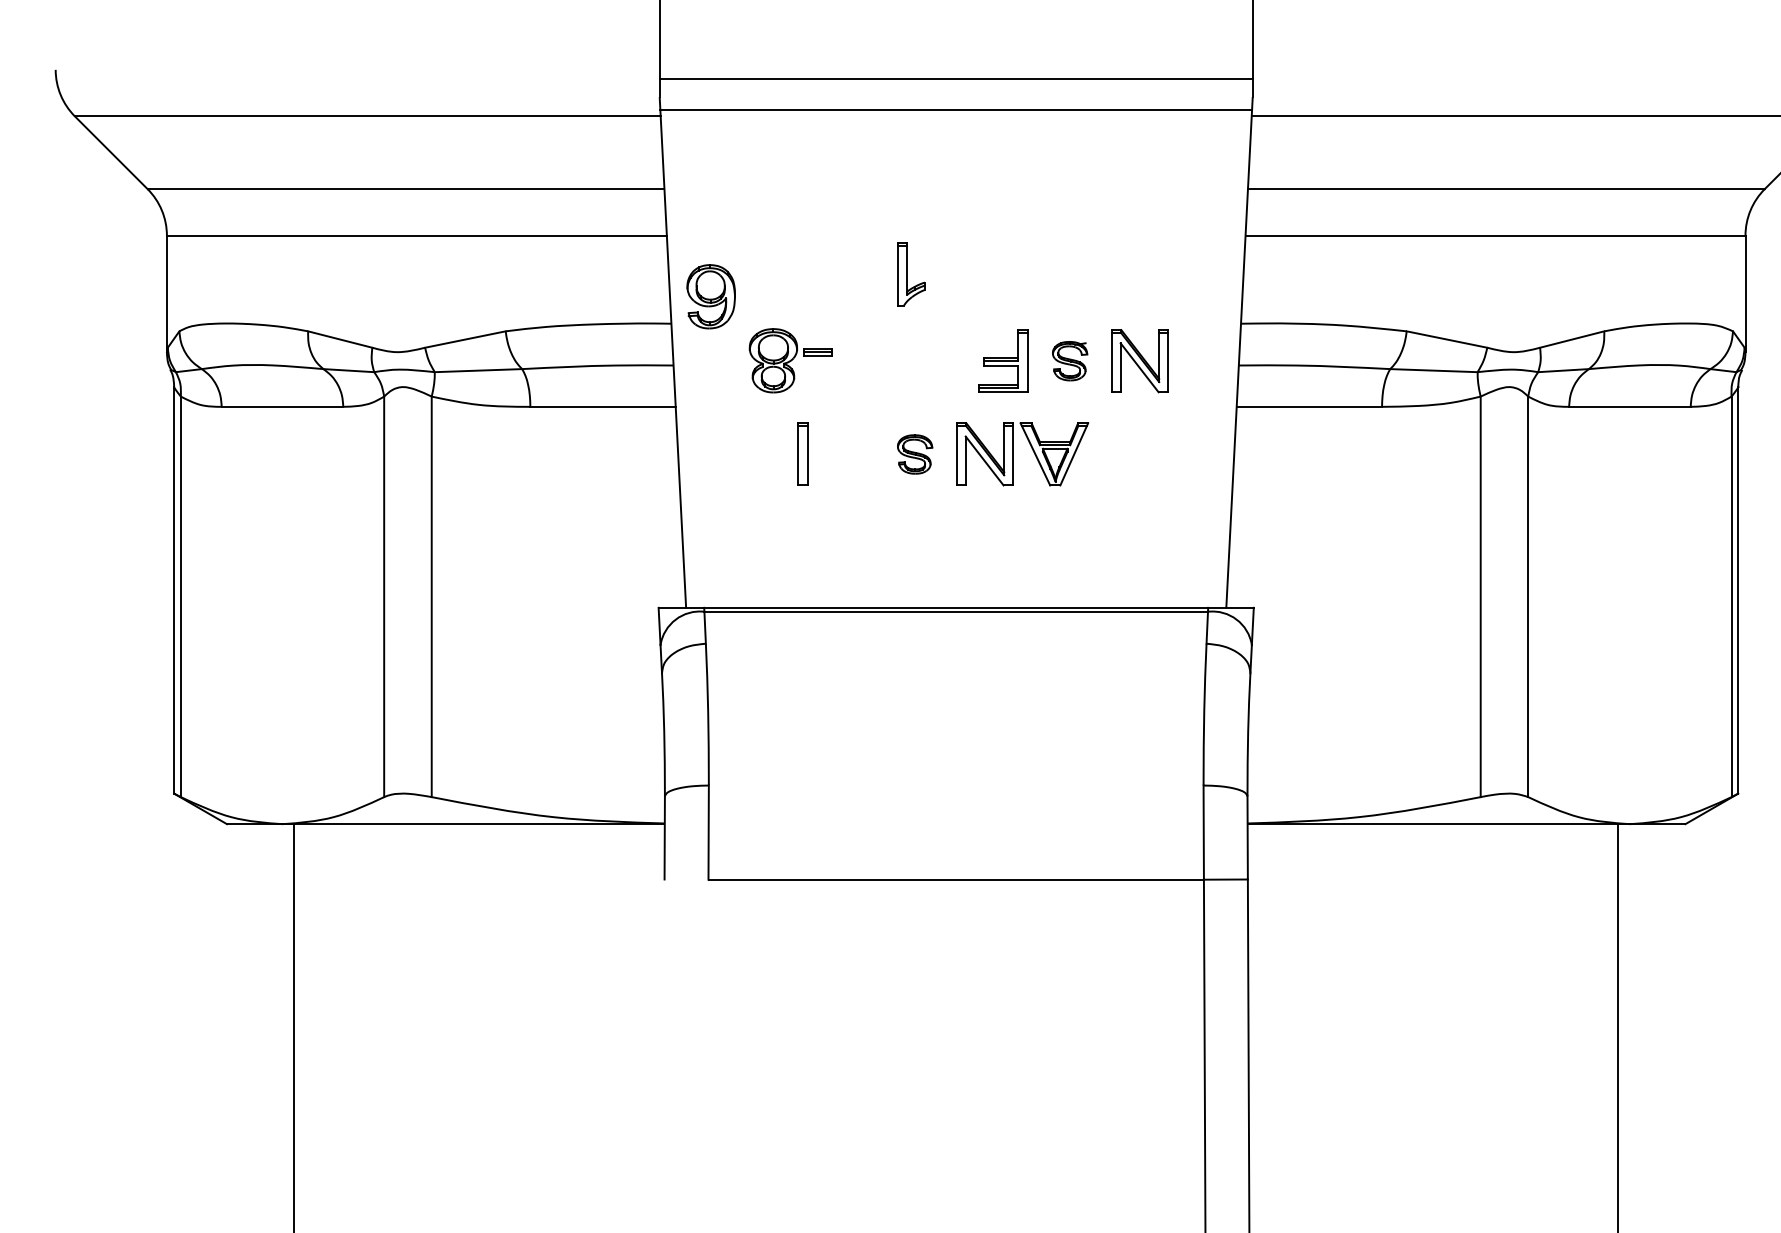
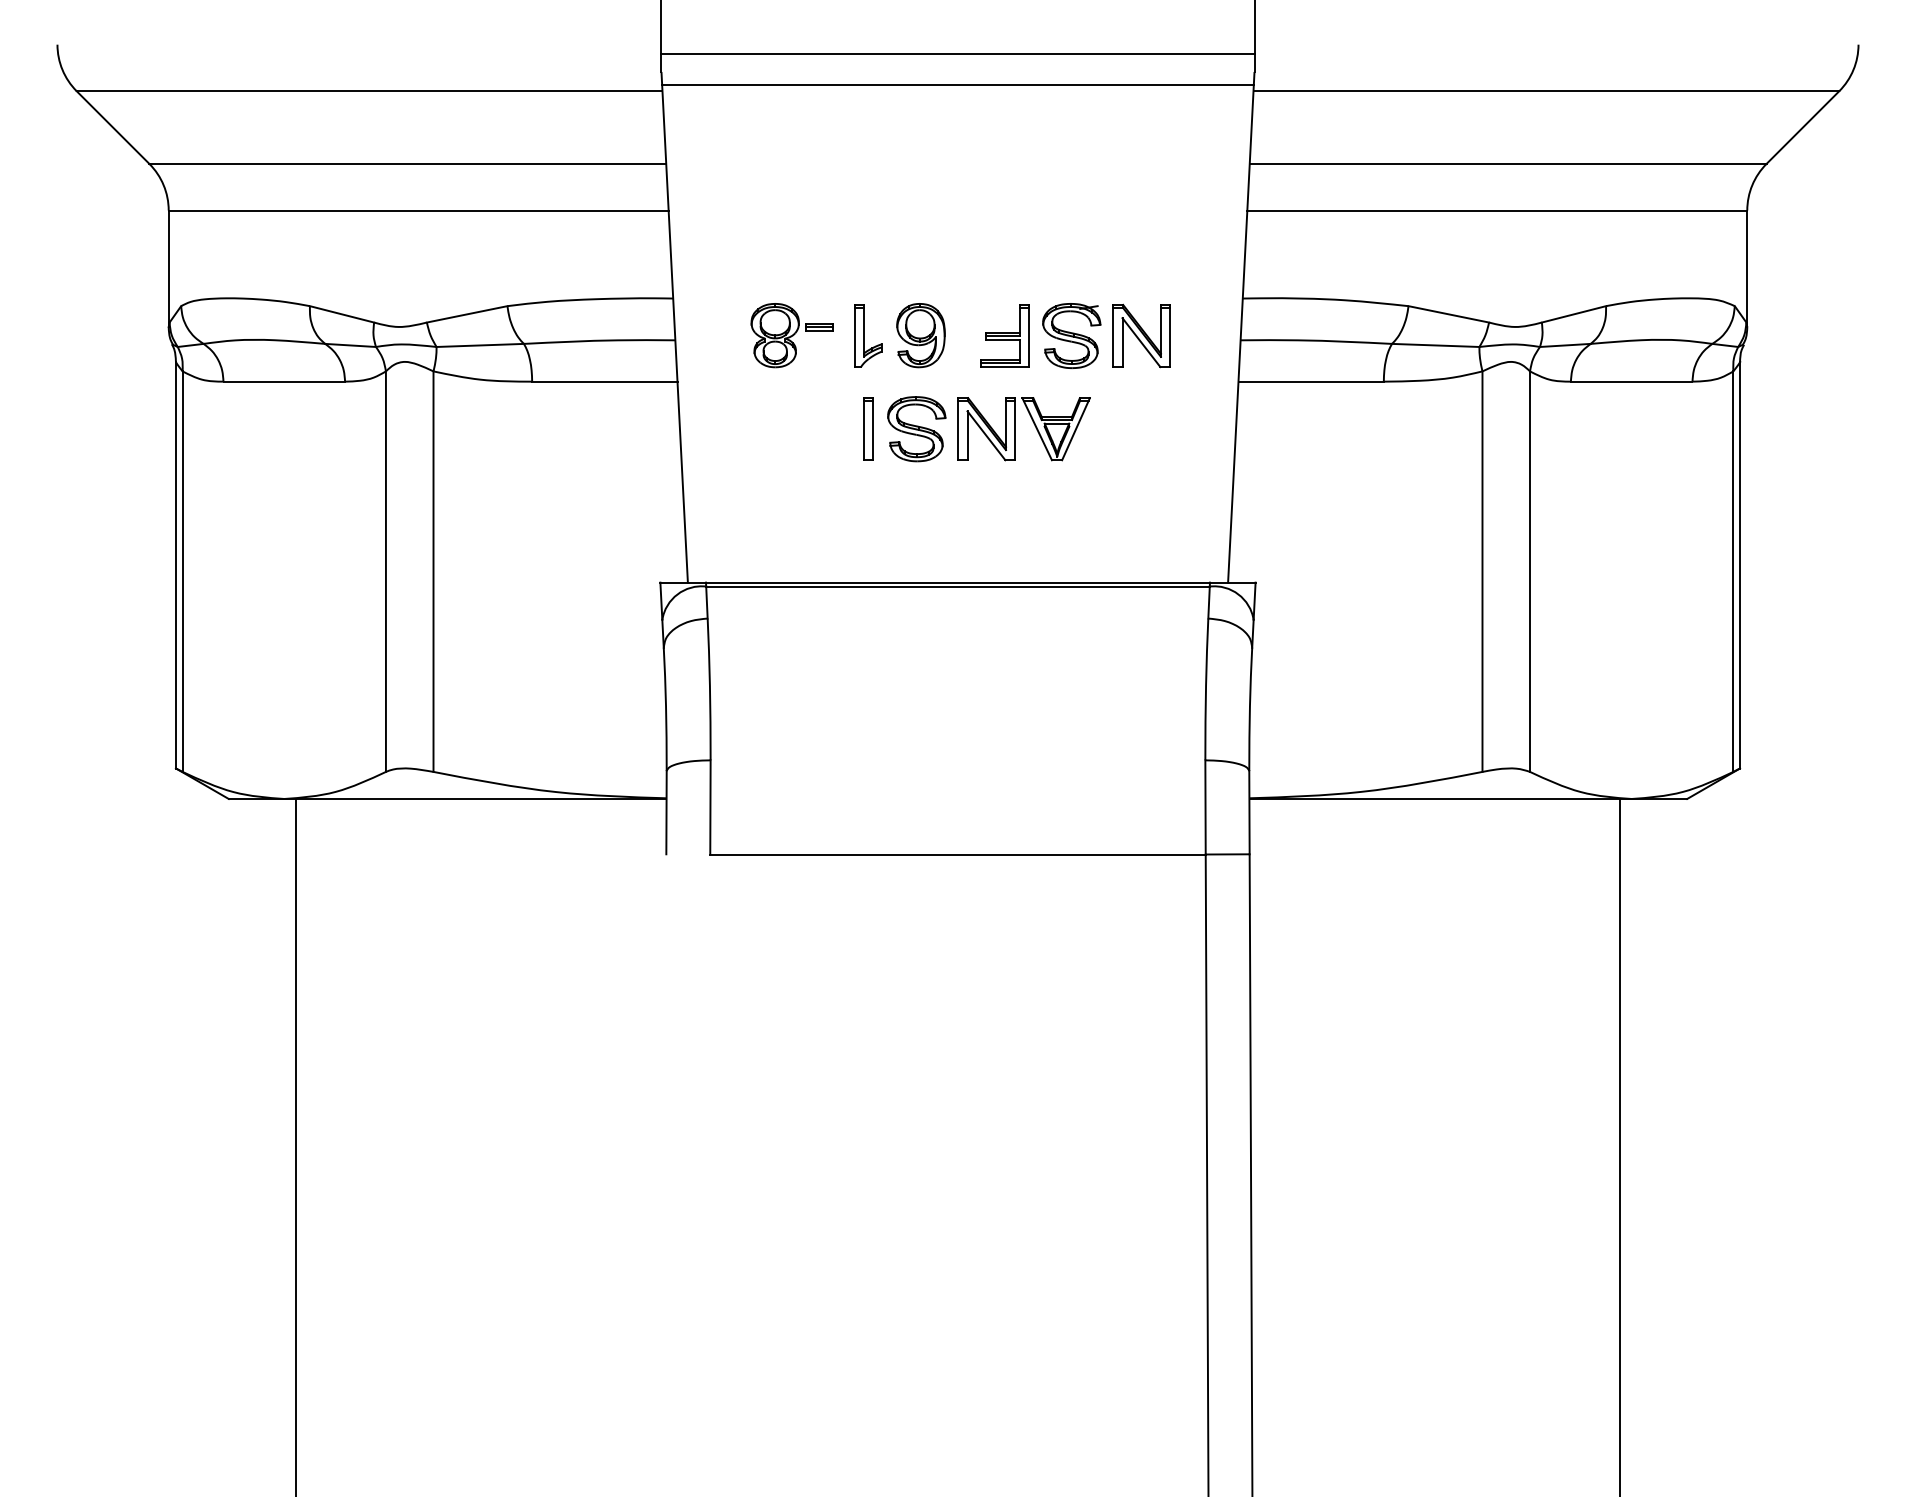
part: (911, 273) -> (868, 335), moved
part: (710, 296) -> (920, 335), moved
part: (1069, 360) -> (1071, 335), size x1.67
part: (802, 453) -> (868, 428), moved
part: (914, 454) -> (916, 429), size x1.67

